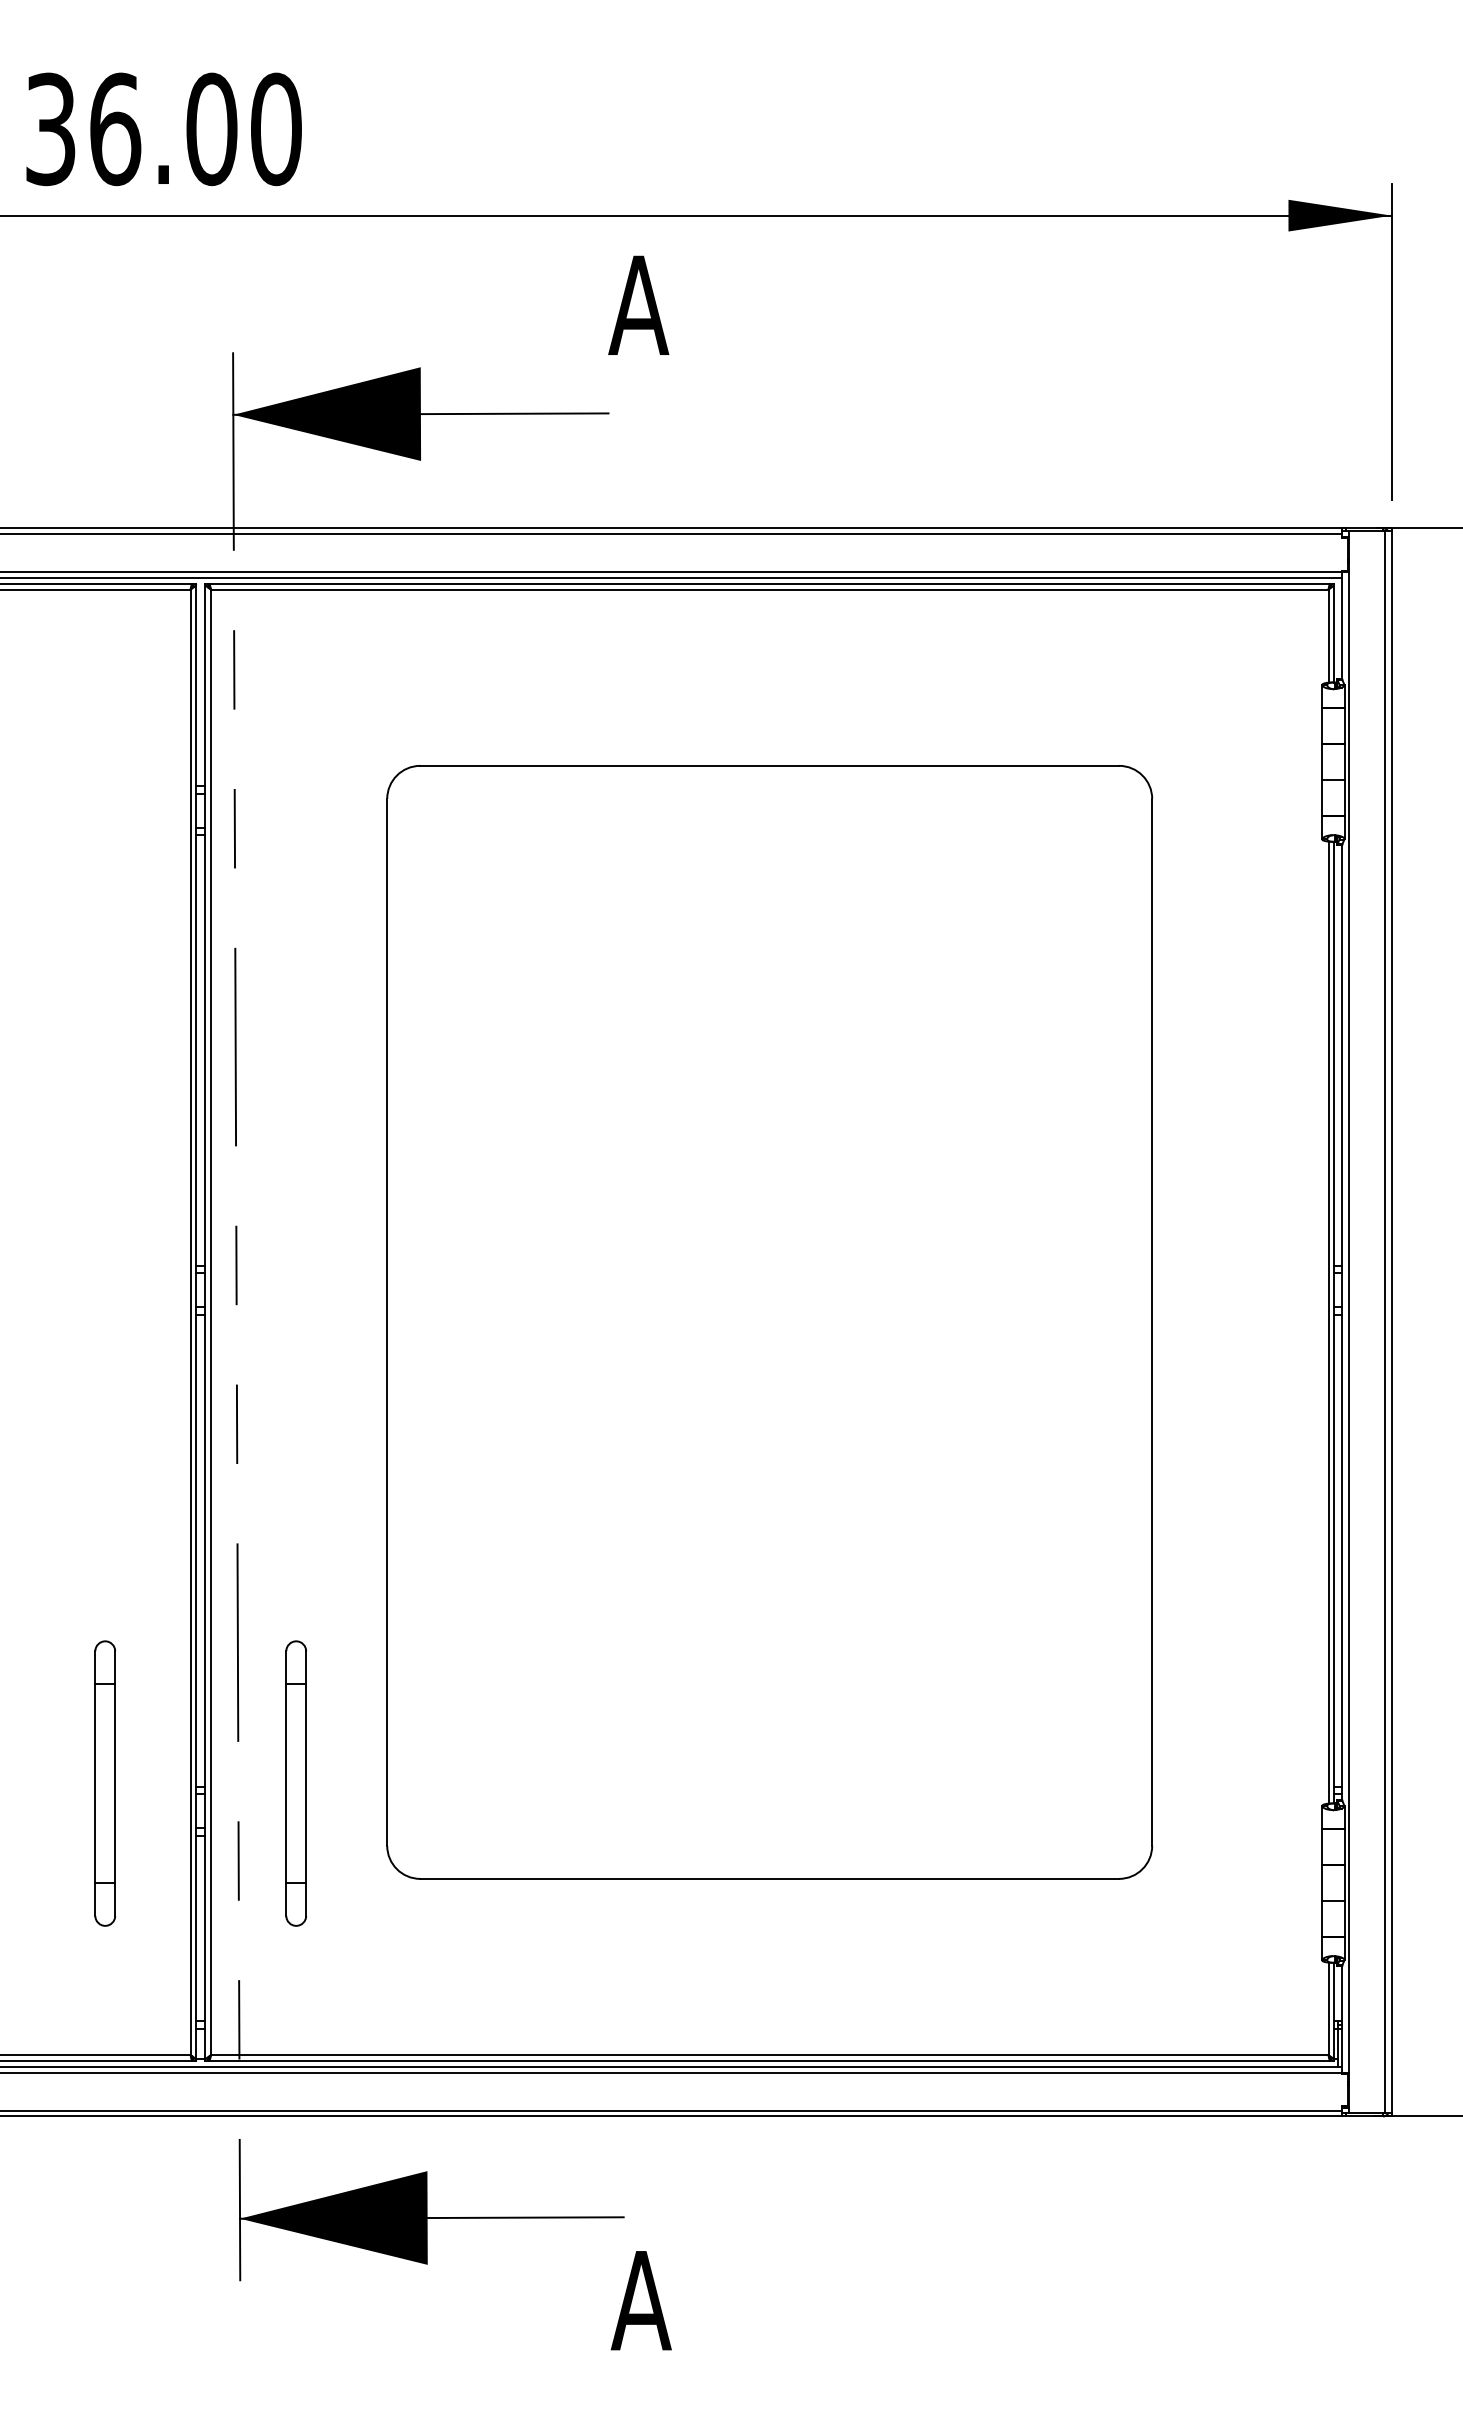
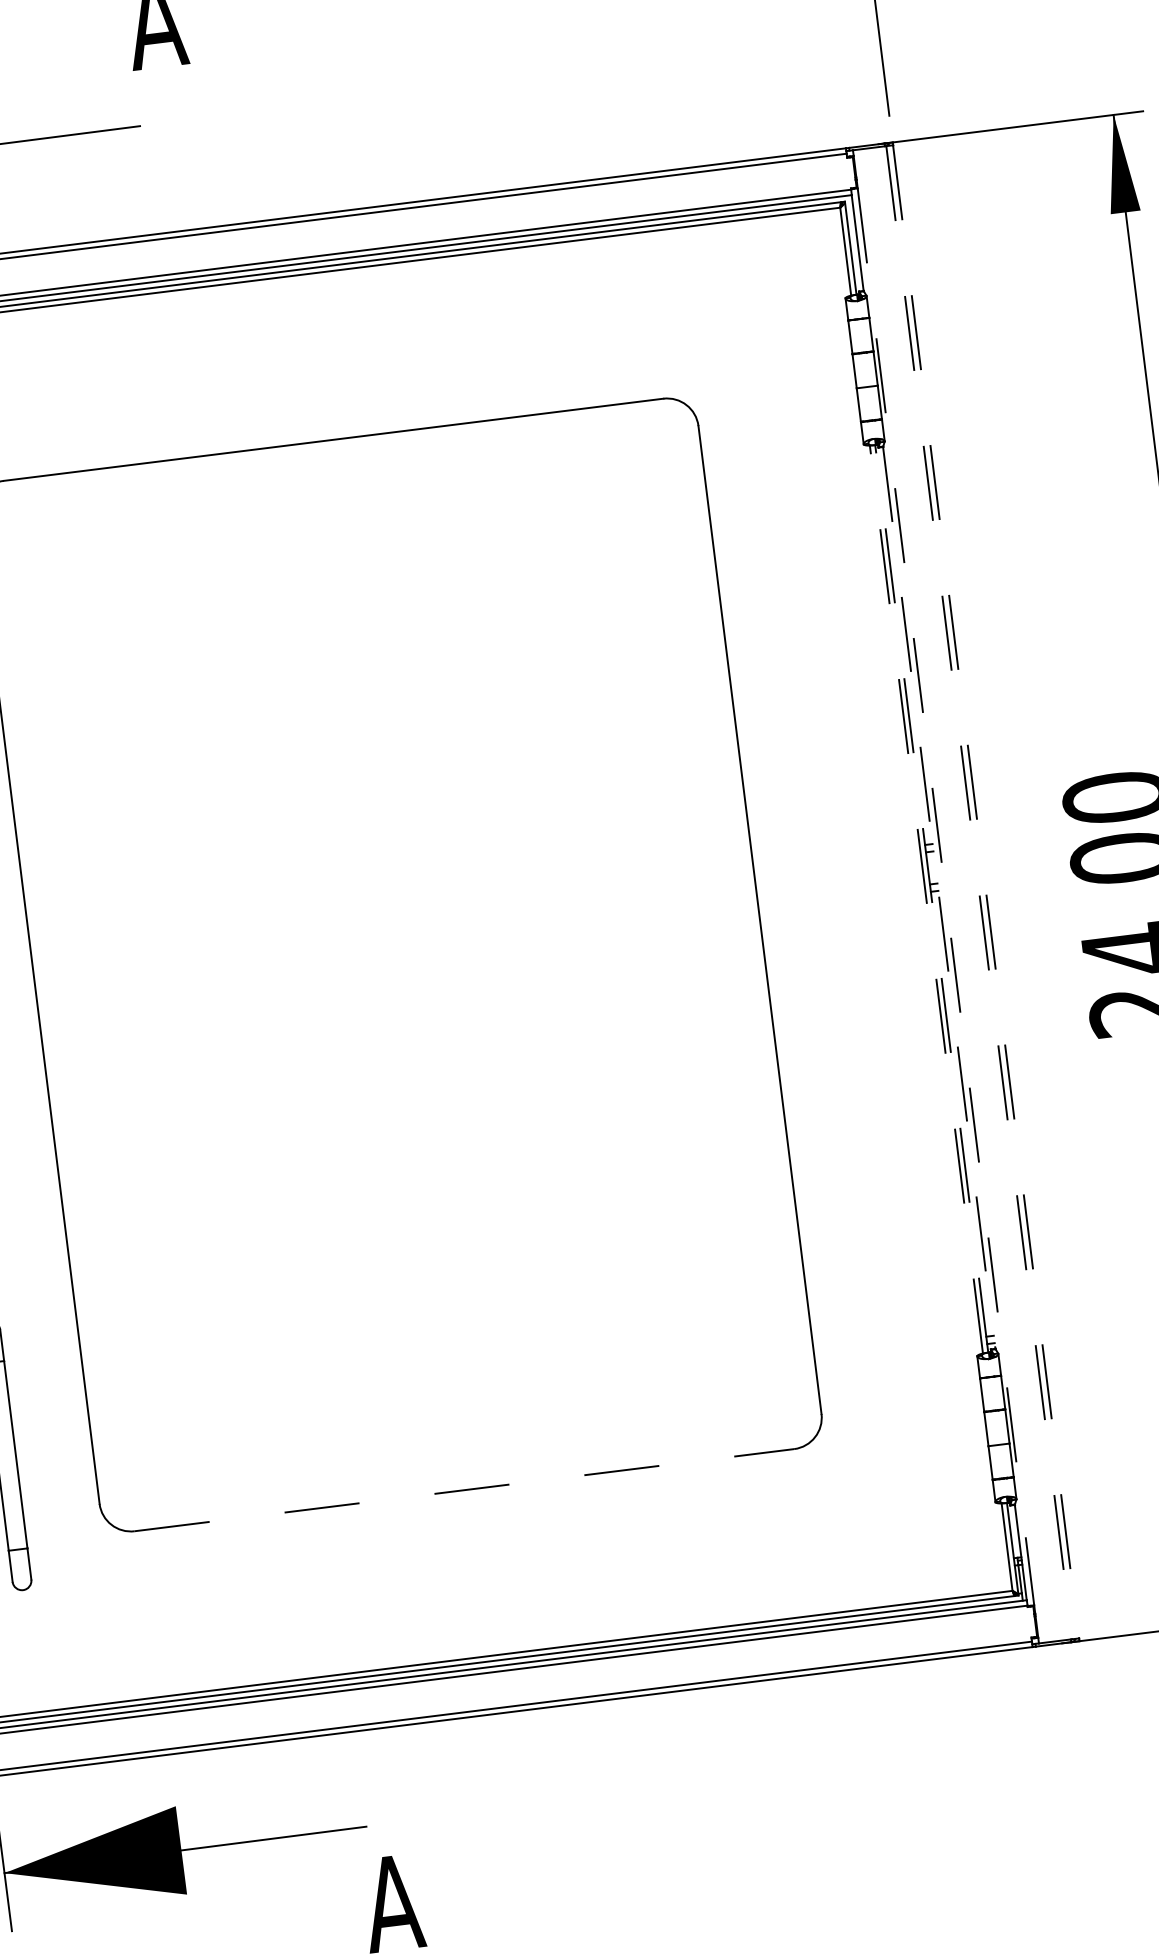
line: (1328, 1322) -> (926, 899), solid -> dashed
line: (1334, 1322) -> (932, 898), solid -> dashed
line: (1342, 1322) -> (939, 897), solid -> dashed
line: (1349, 1322) -> (946, 896), solid -> dashed
line: (1384, 1322) -> (979, 892), solid -> dashed
line: (1391, 1322) -> (985, 892), solid -> dashed
line: (770, 1878) -> (465, 1489), solid -> dashed

